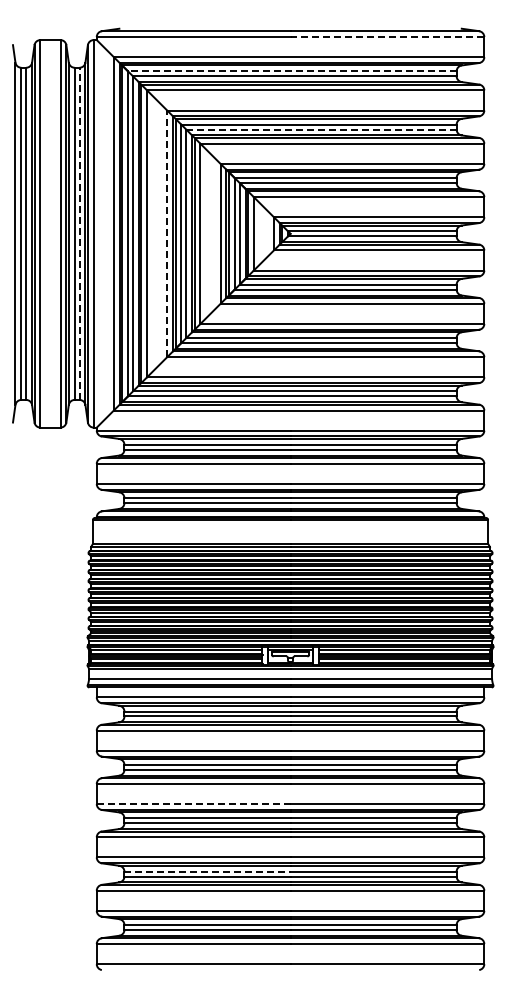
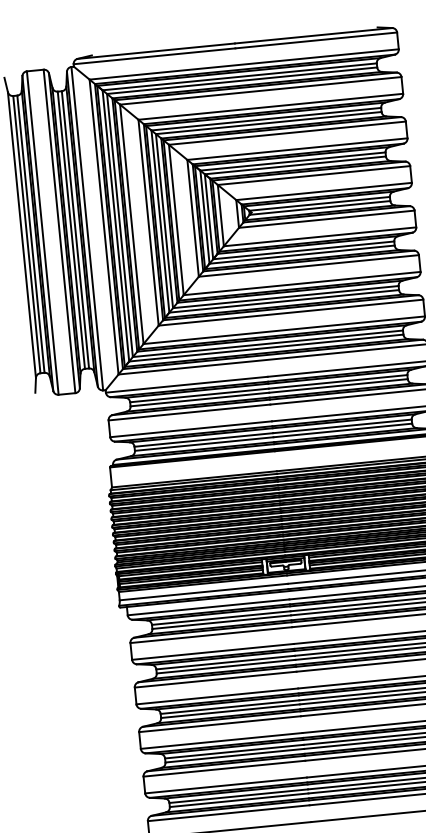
line: (387, 37) -> (316, 40), dashed -> solid
line: (291, 71) -> (239, 77), dashed -> solid
line: (320, 129) -> (267, 123), dashed -> solid
line: (79, 233) -> (75, 229), dashed -> solid
line: (167, 233) -> (148, 222), dashed -> solid
line: (193, 804) -> (217, 696), dashed -> solid
line: (208, 871) -> (235, 751), dashed -> solid

